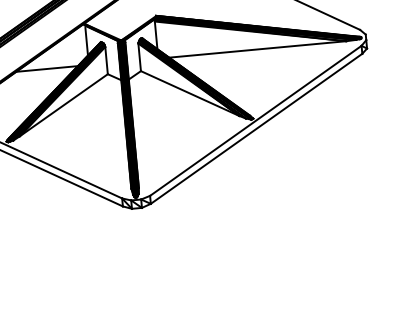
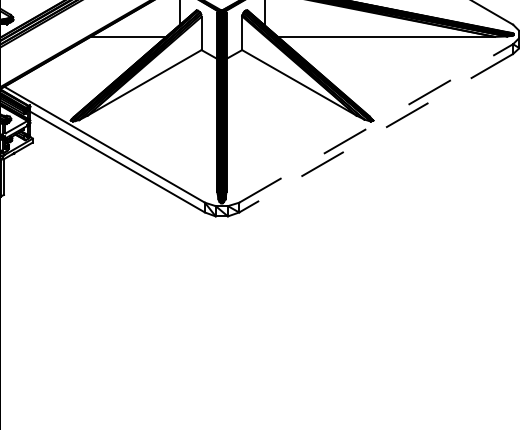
line: (256, 120) -> (376, 123), solid -> dashed
line: (256, 129) -> (375, 133), solid -> dashed

